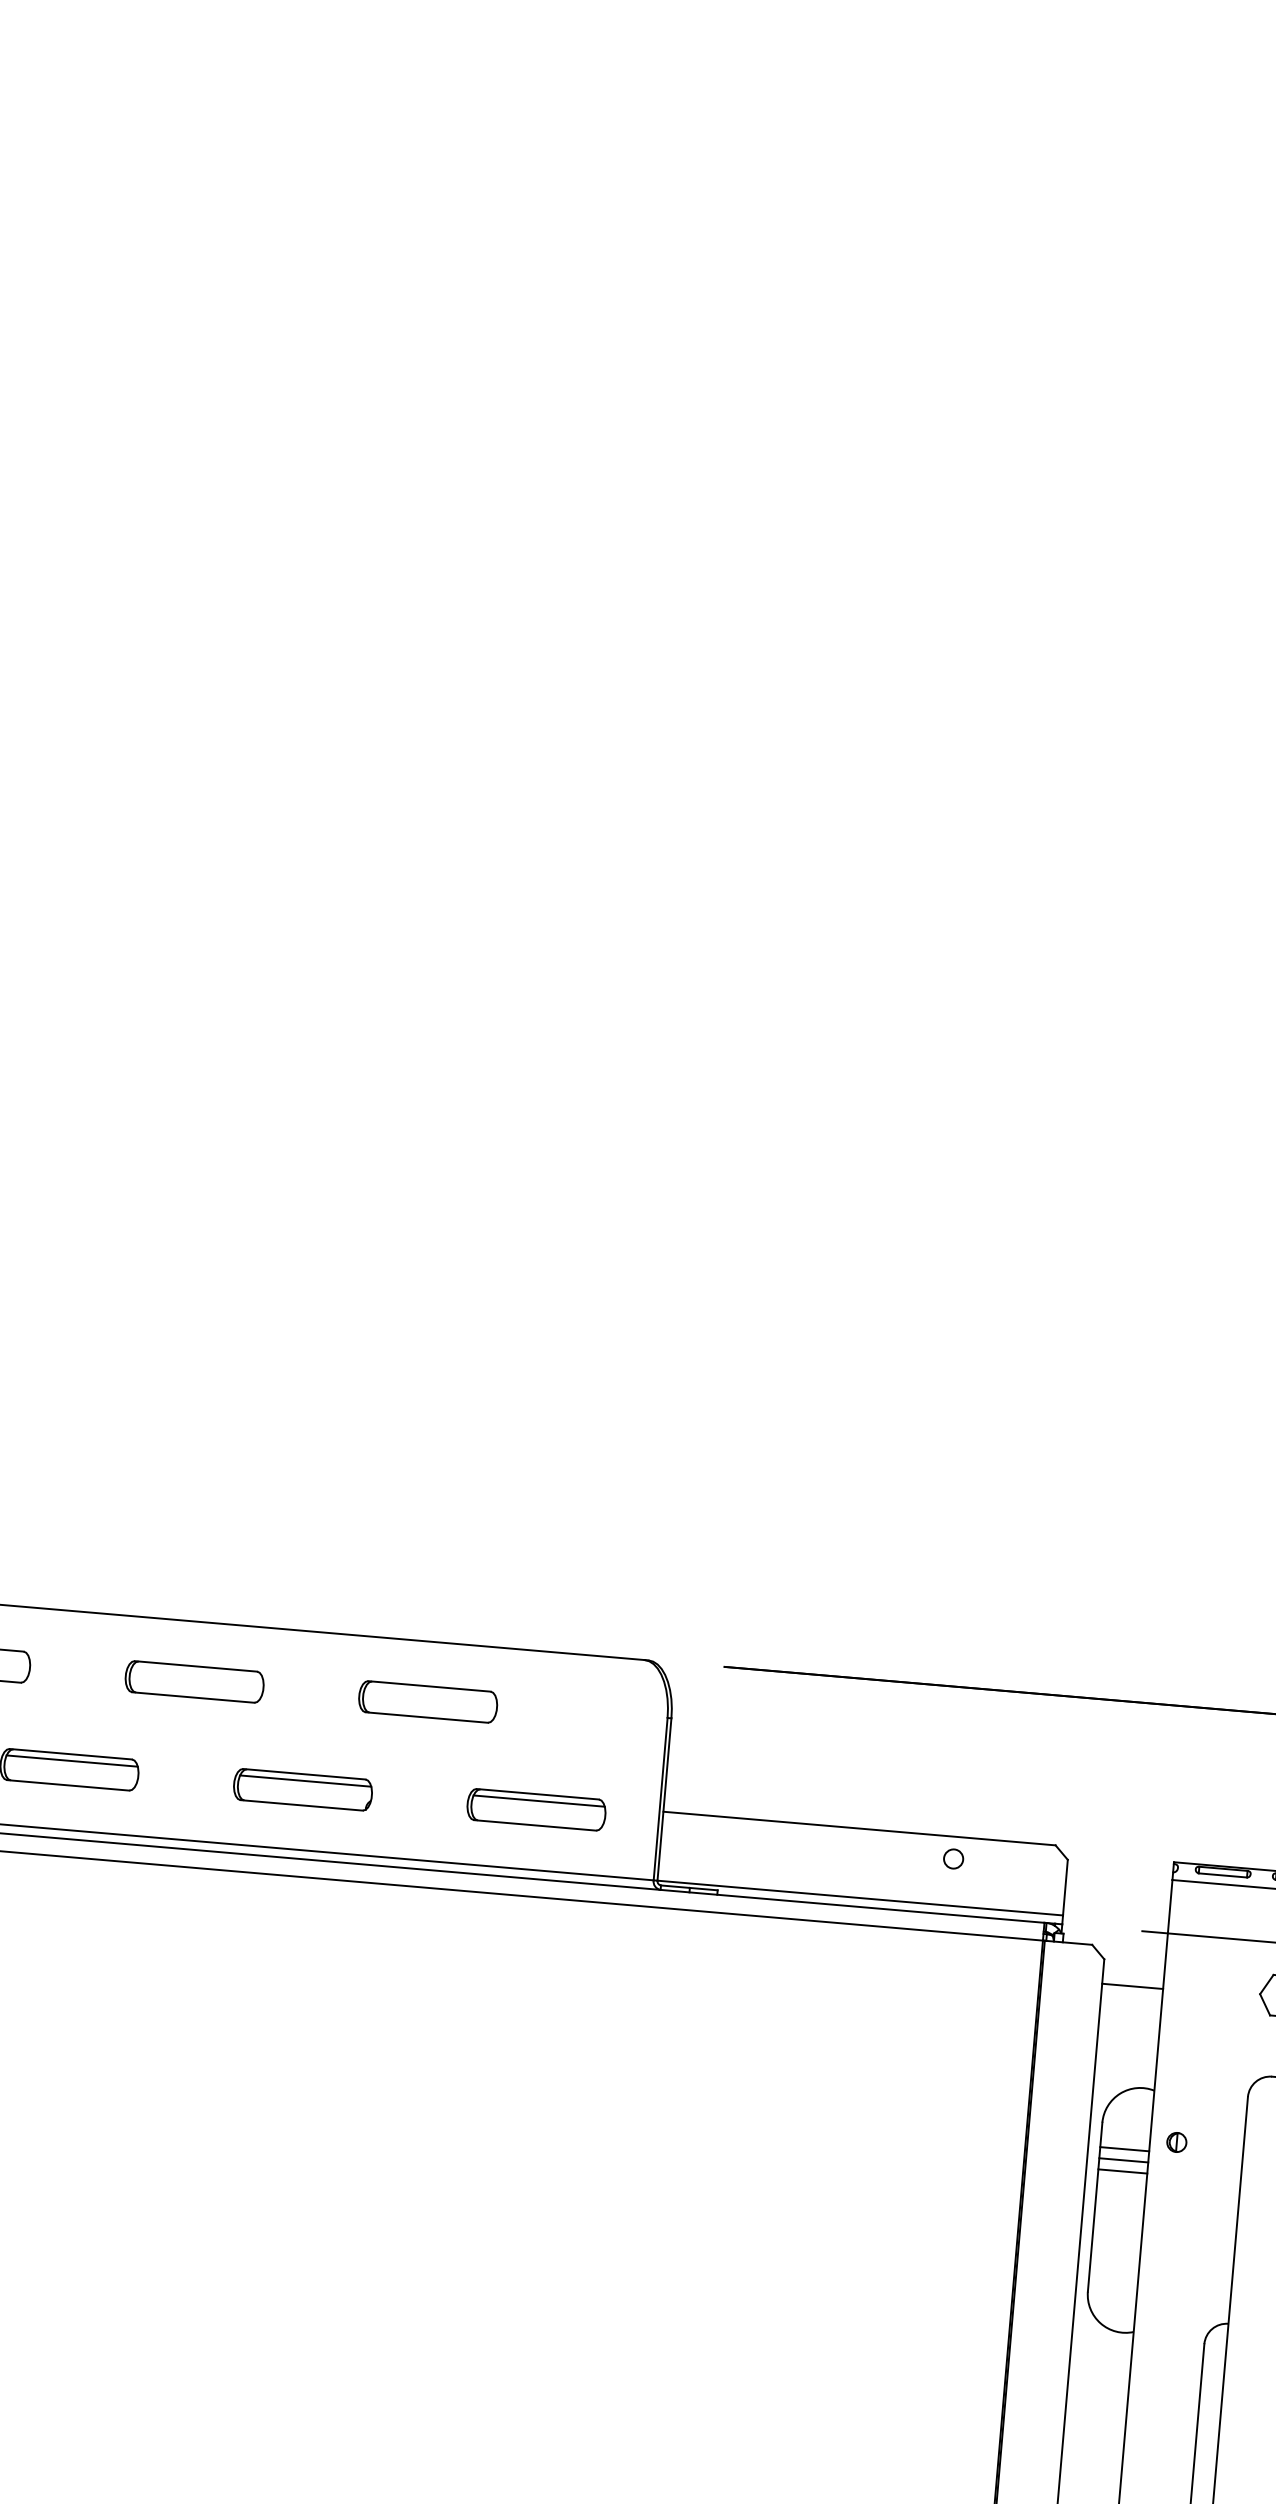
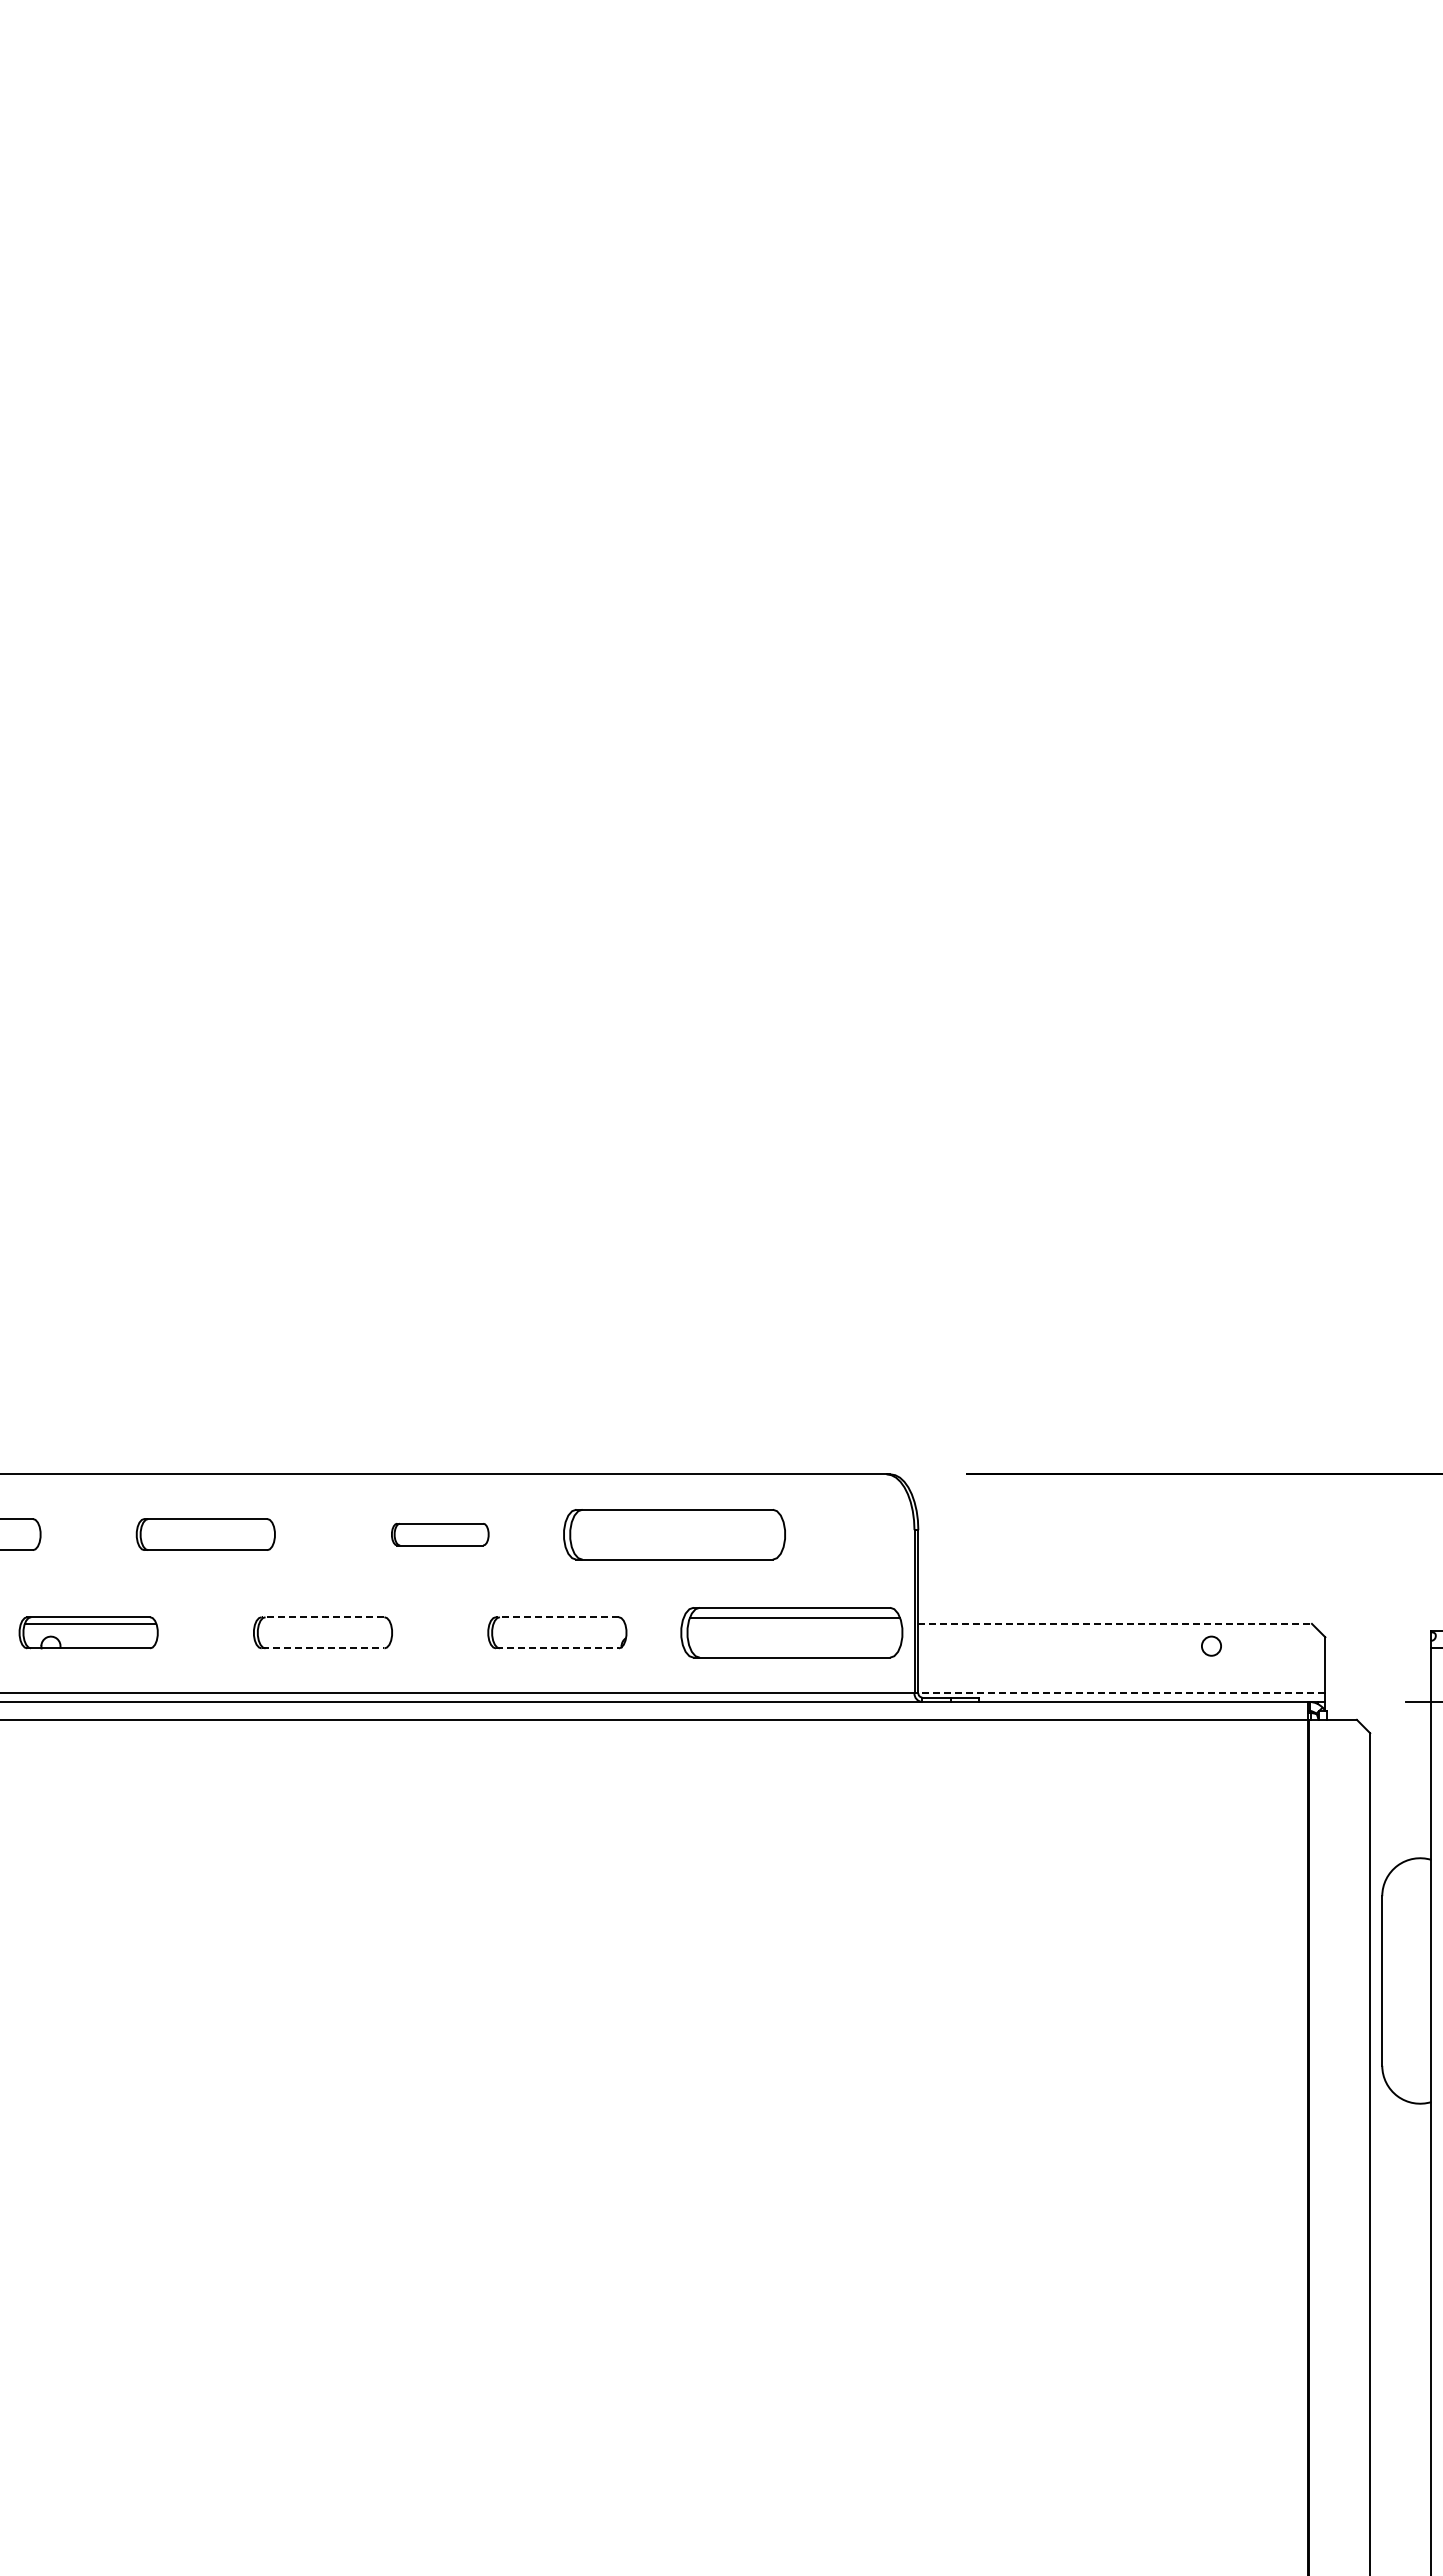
part: (194, 1681) -> (440, 1534), size x0.7
part: (428, 1701) -> (674, 1534), size x1.6
line: (70, 1754) -> (322, 1617), solid -> dashed
line: (71, 1760) -> (324, 1623), removed
line: (303, 1774) -> (556, 1617), solid -> dashed
line: (305, 1780) -> (559, 1623), removed
line: (68, 1785) -> (323, 1648), solid -> dashed
line: (301, 1805) -> (557, 1648), solid -> dashed
part: (536, 1809) -> (791, 1632), size x1.6
line: (859, 1828) -> (1115, 1623), solid -> dashed
line: (859, 1898) -> (1121, 1693), solid -> dashed
line: (1132, 1986) -> (1400, 1757), removed
line: (1124, 2148) -> (1406, 1920), removed
line: (1123, 2159) -> (1406, 1931), removed
line: (1122, 2171) -> (1406, 1943), removed

